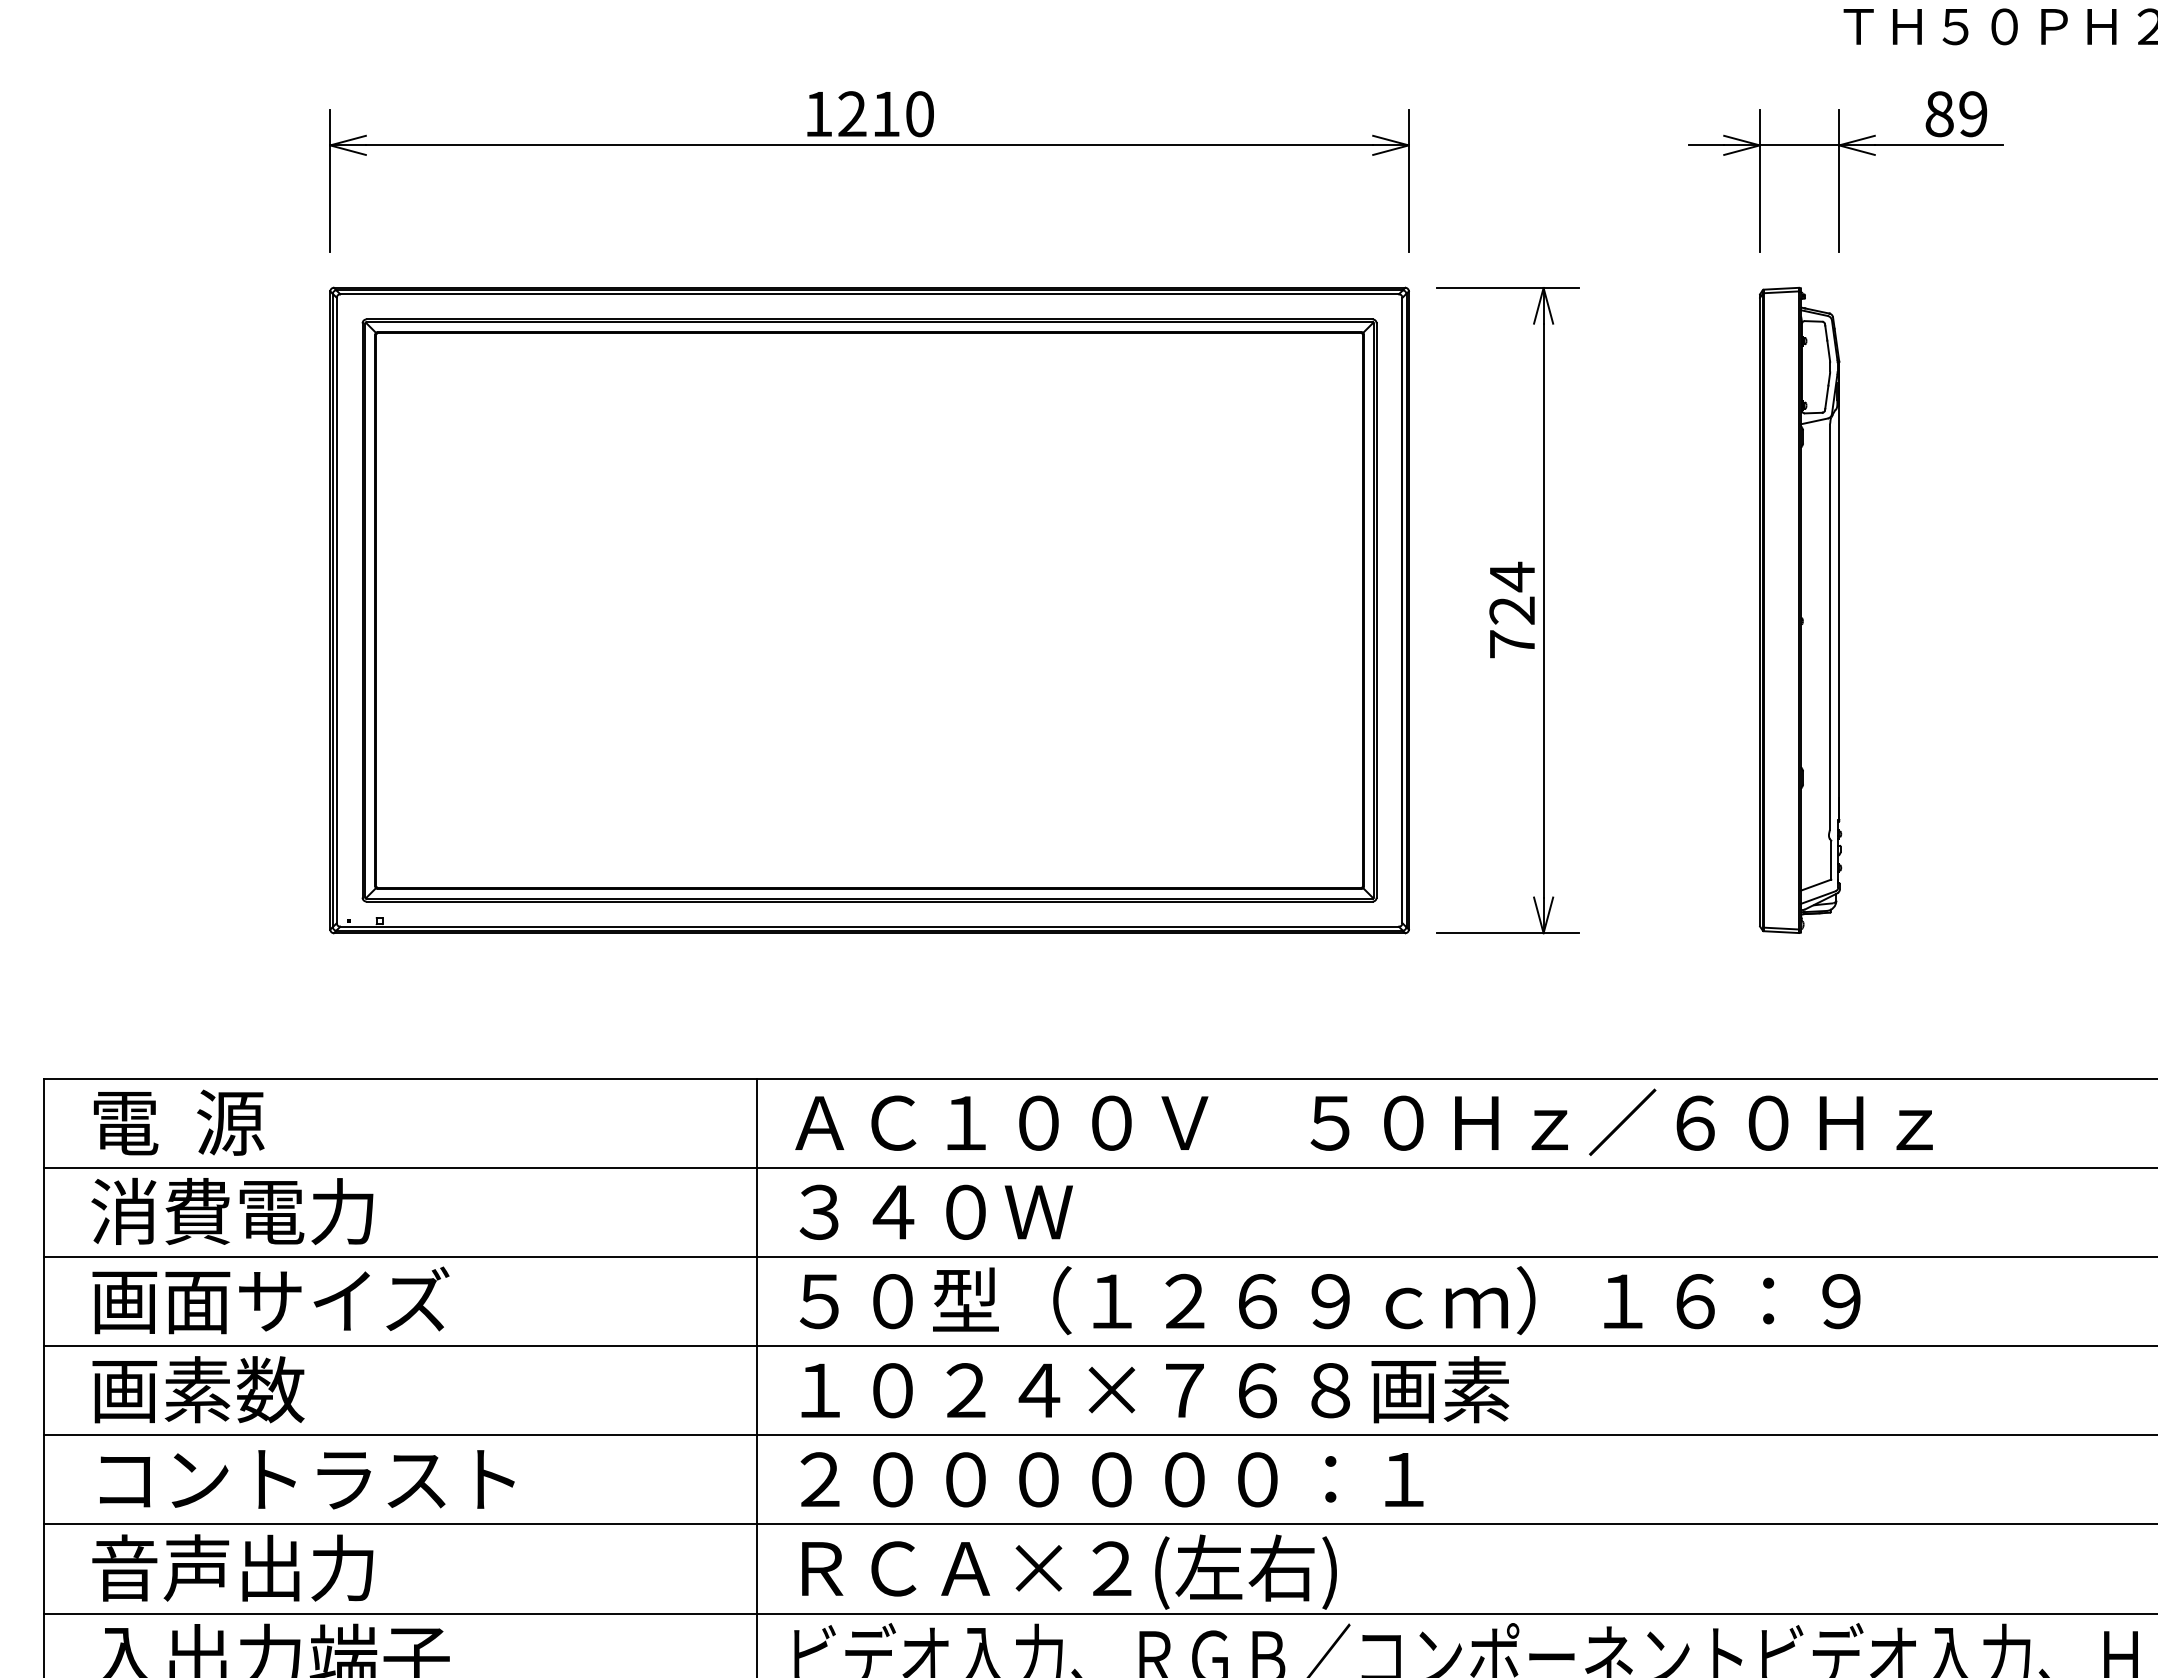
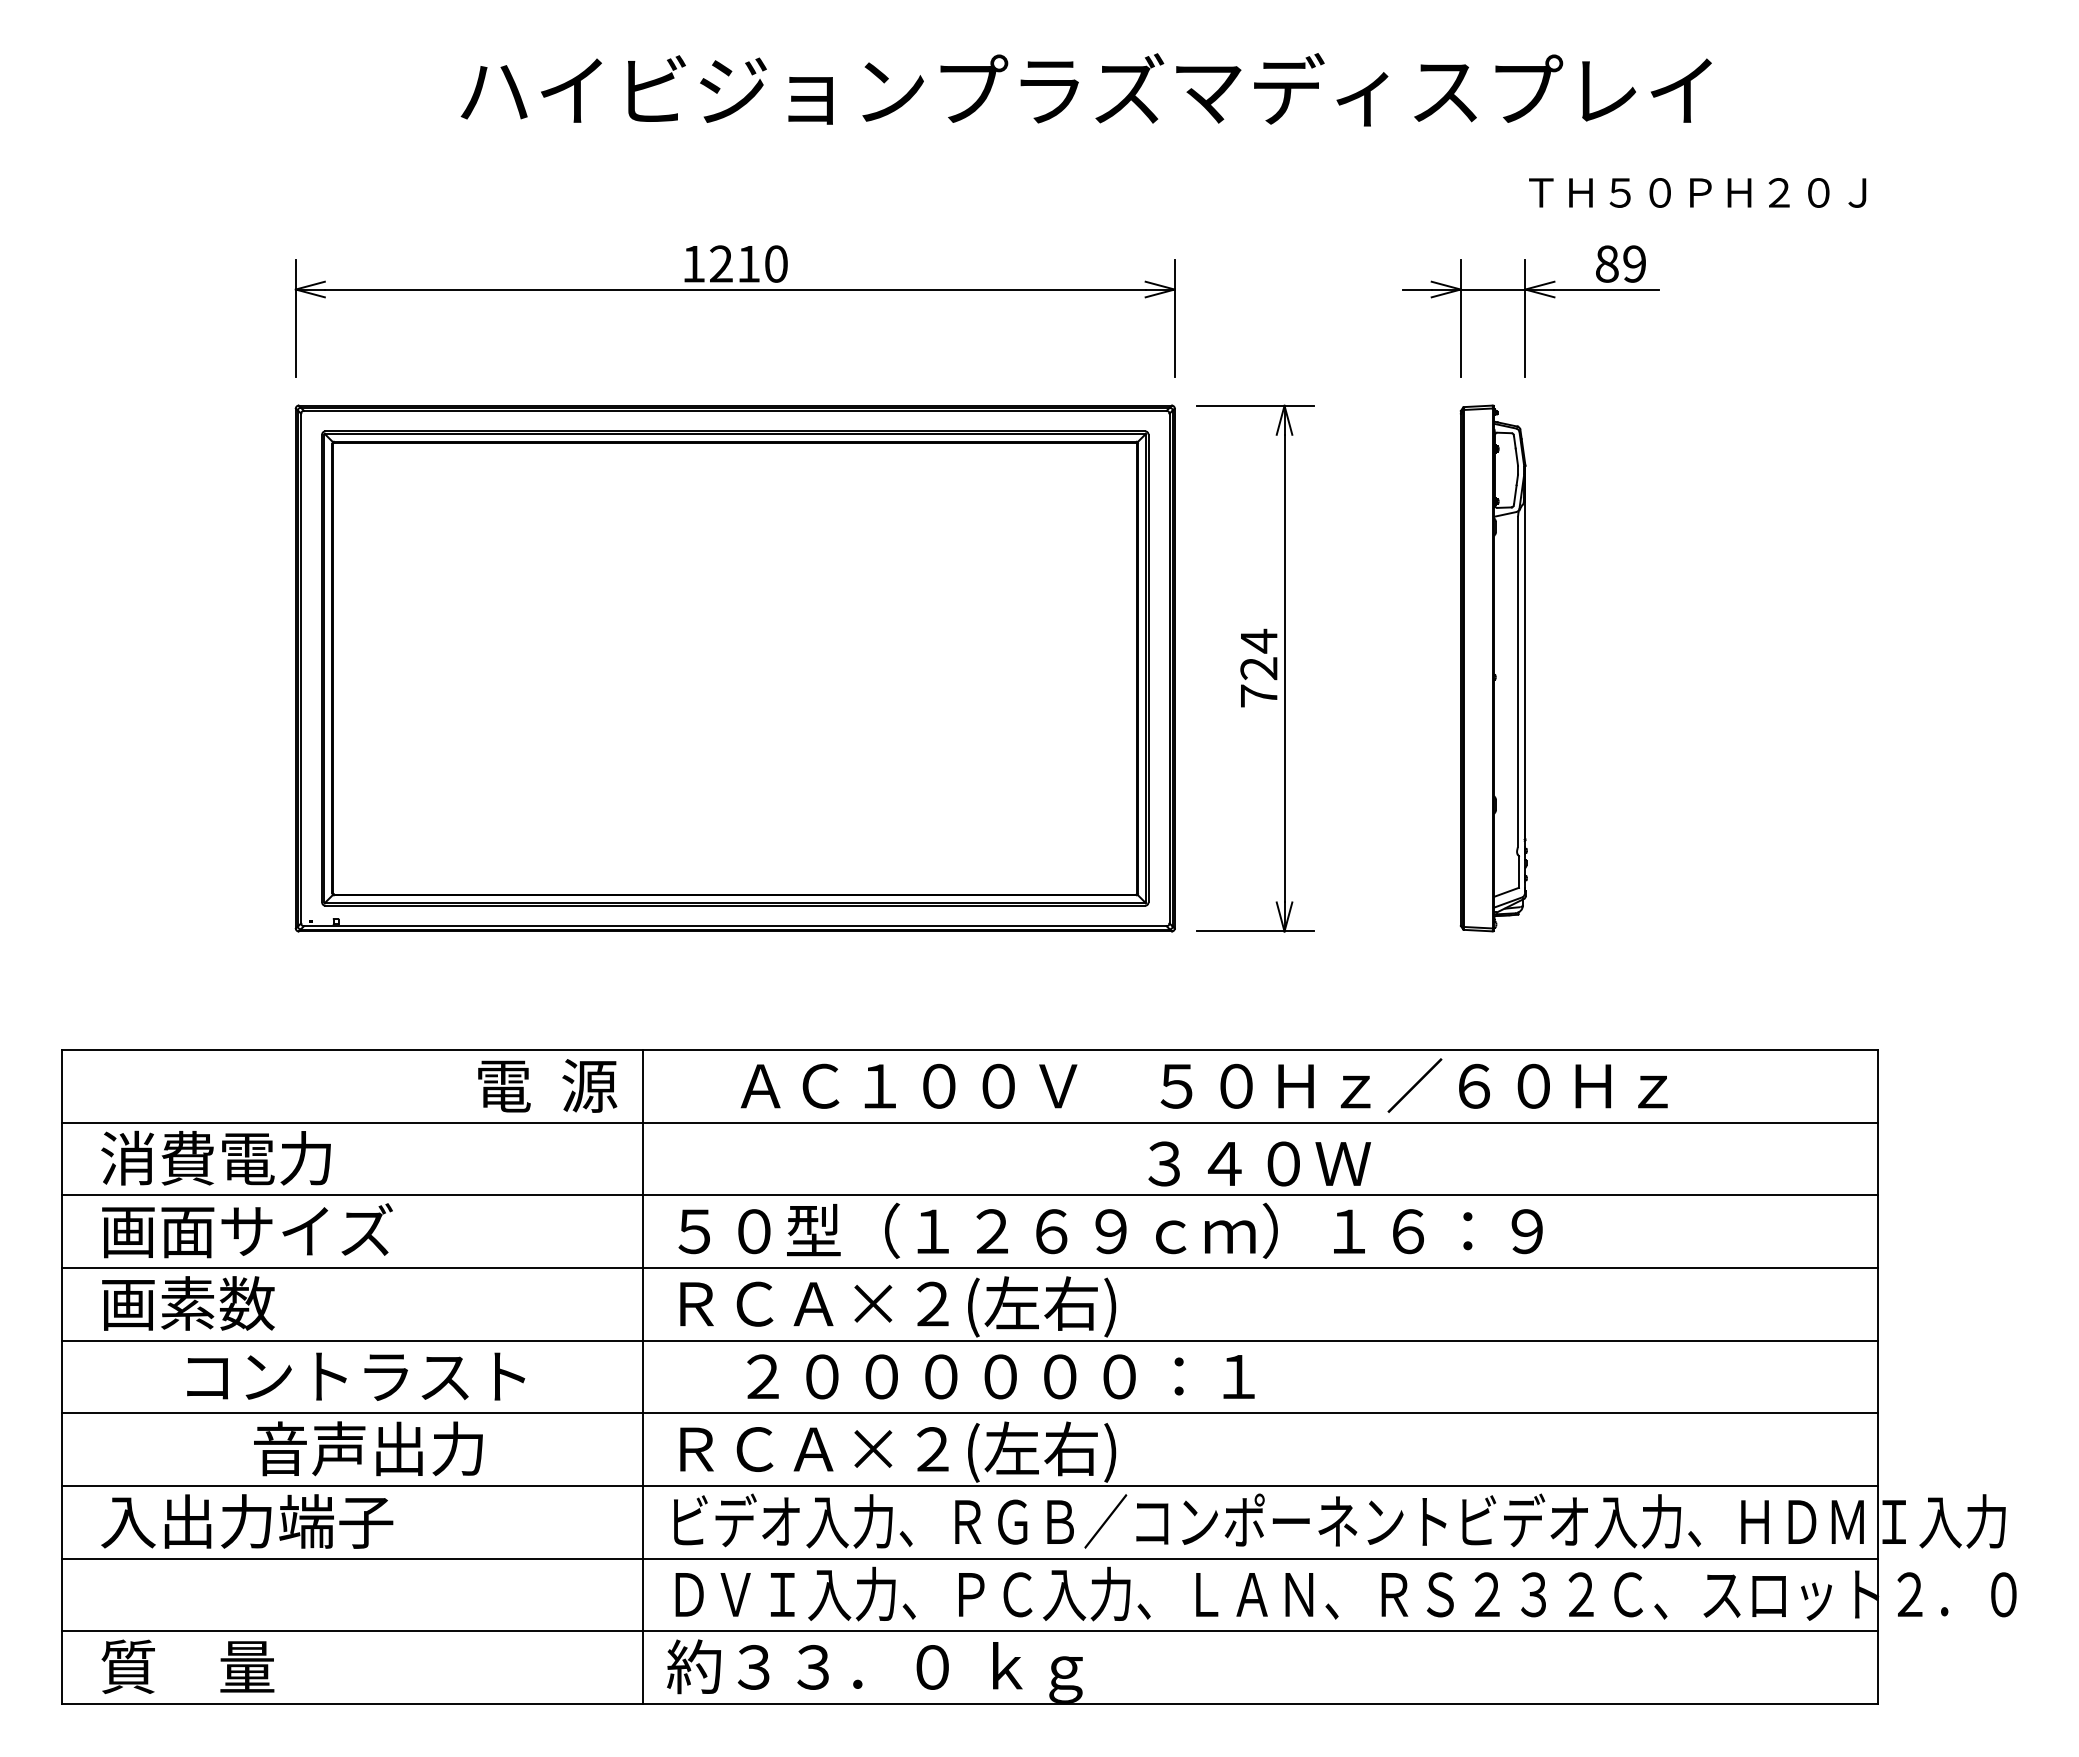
text: (178, 1122) -> (547, 1085), moved
text: (1363, 1122) -> (1203, 1085), moved
text: (936, 1211) -> (1259, 1163), moved
text: (1155, 1393) -> (968, 1306), １０２４×７６８画素 -> ＲＣＡ×２(左右)
text: (307, 1479) -> (356, 1376), moved
text: (1111, 1479) -> (1000, 1376), moved
text: (232, 1567) -> (368, 1448), moved

